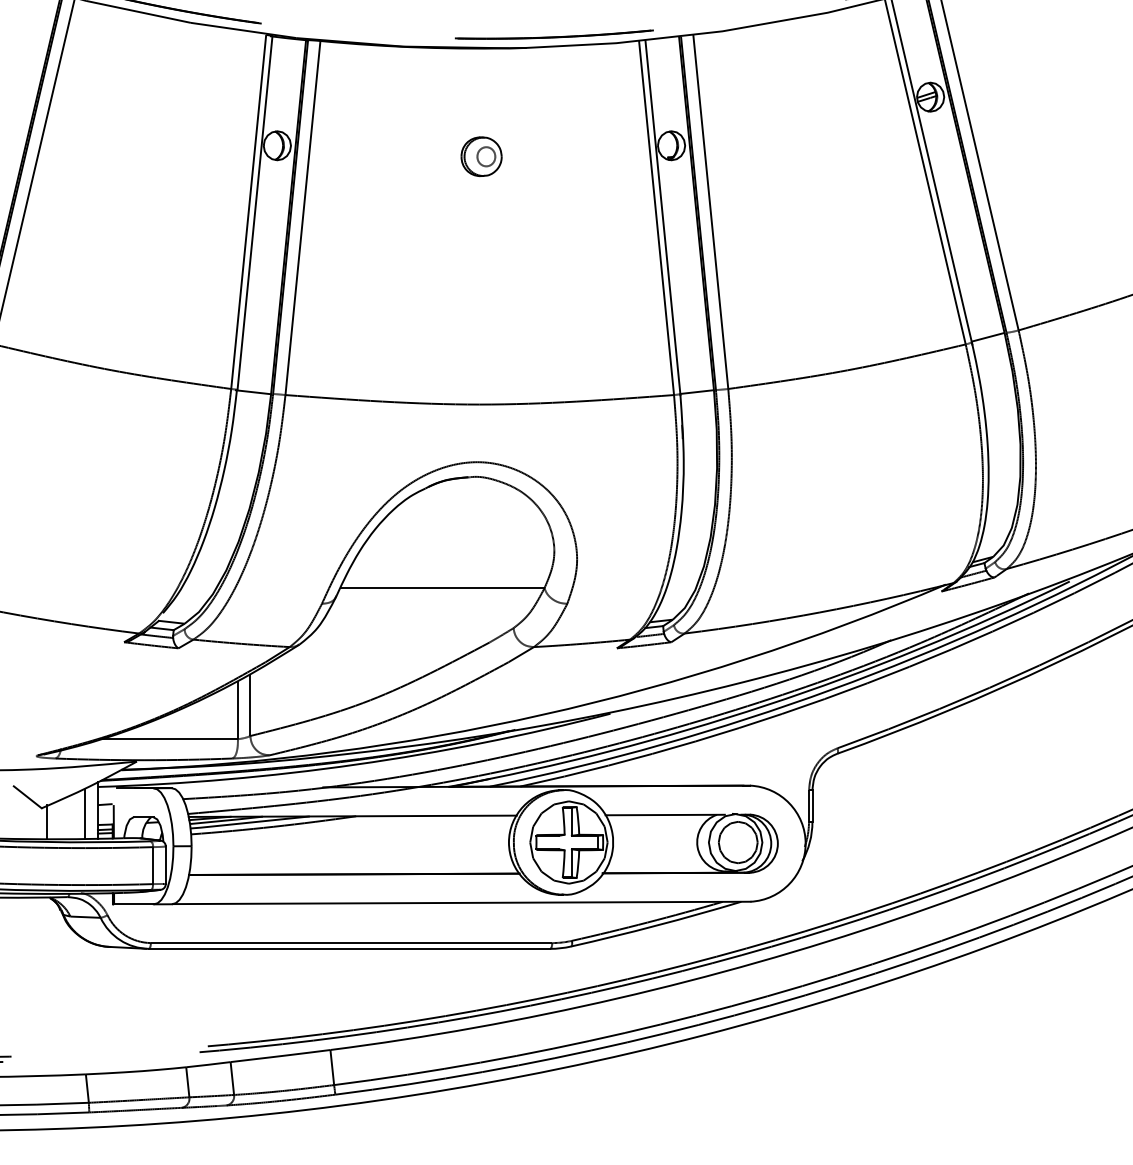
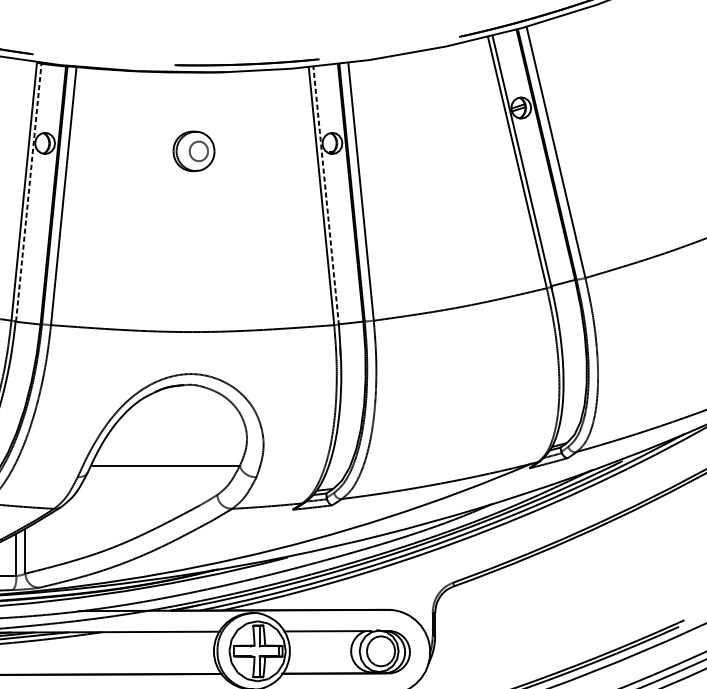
part: (481, 156) -> (193, 151), size x1.4
line: (255, 213) -> (29, 192), solid -> dashed
line: (662, 217) -> (325, 195), solid -> dashed

